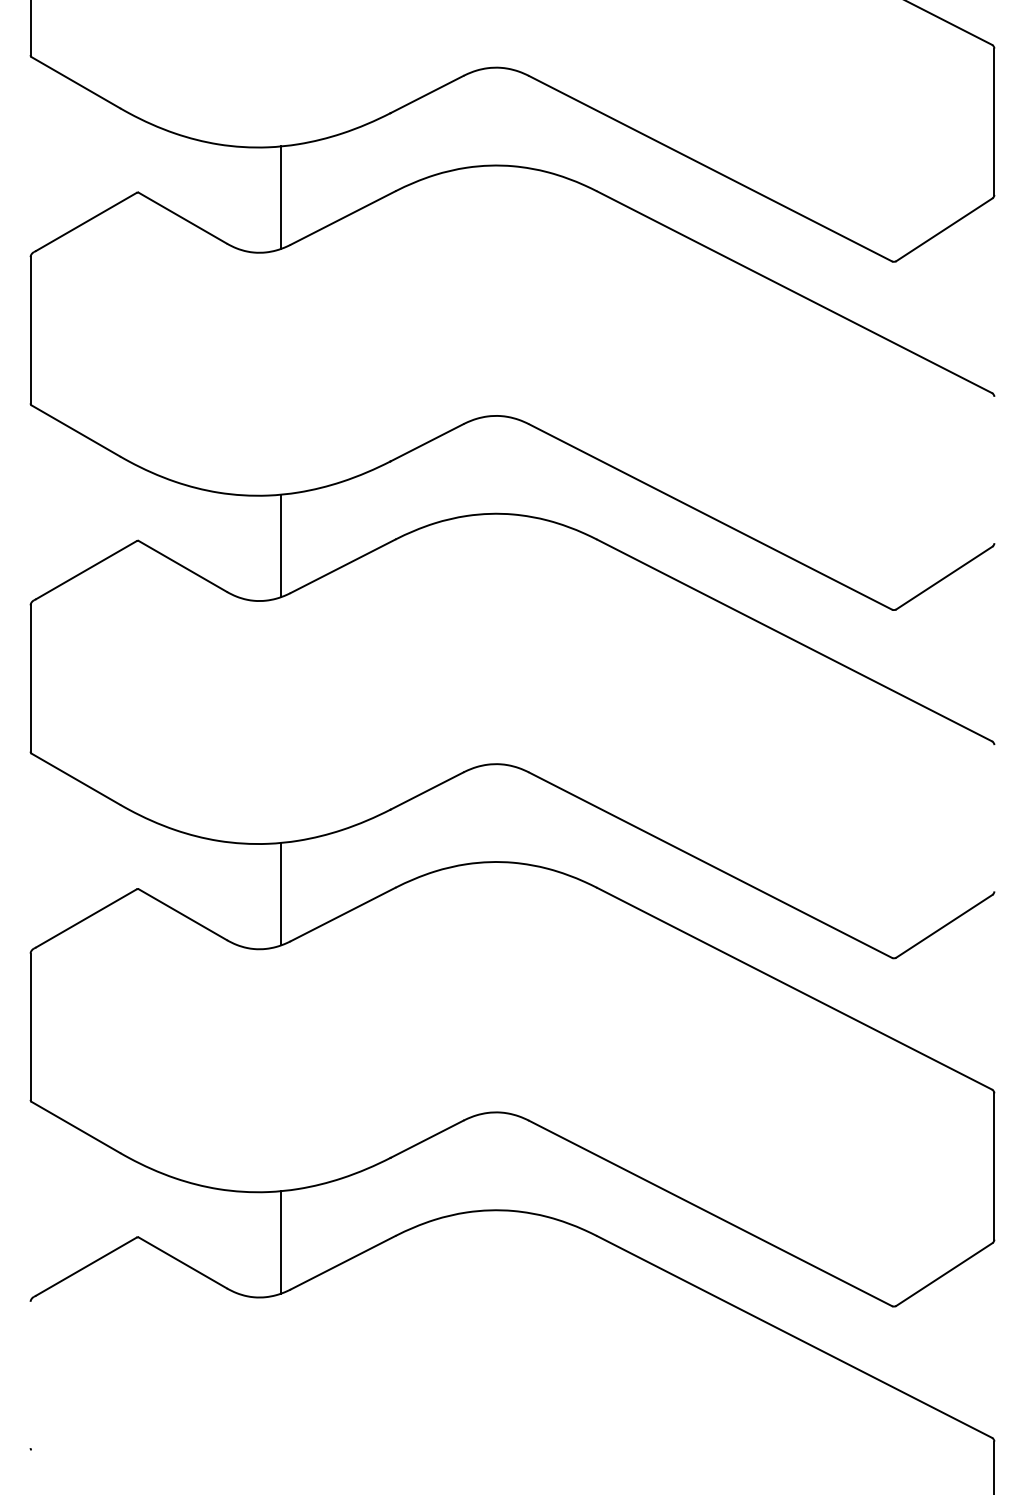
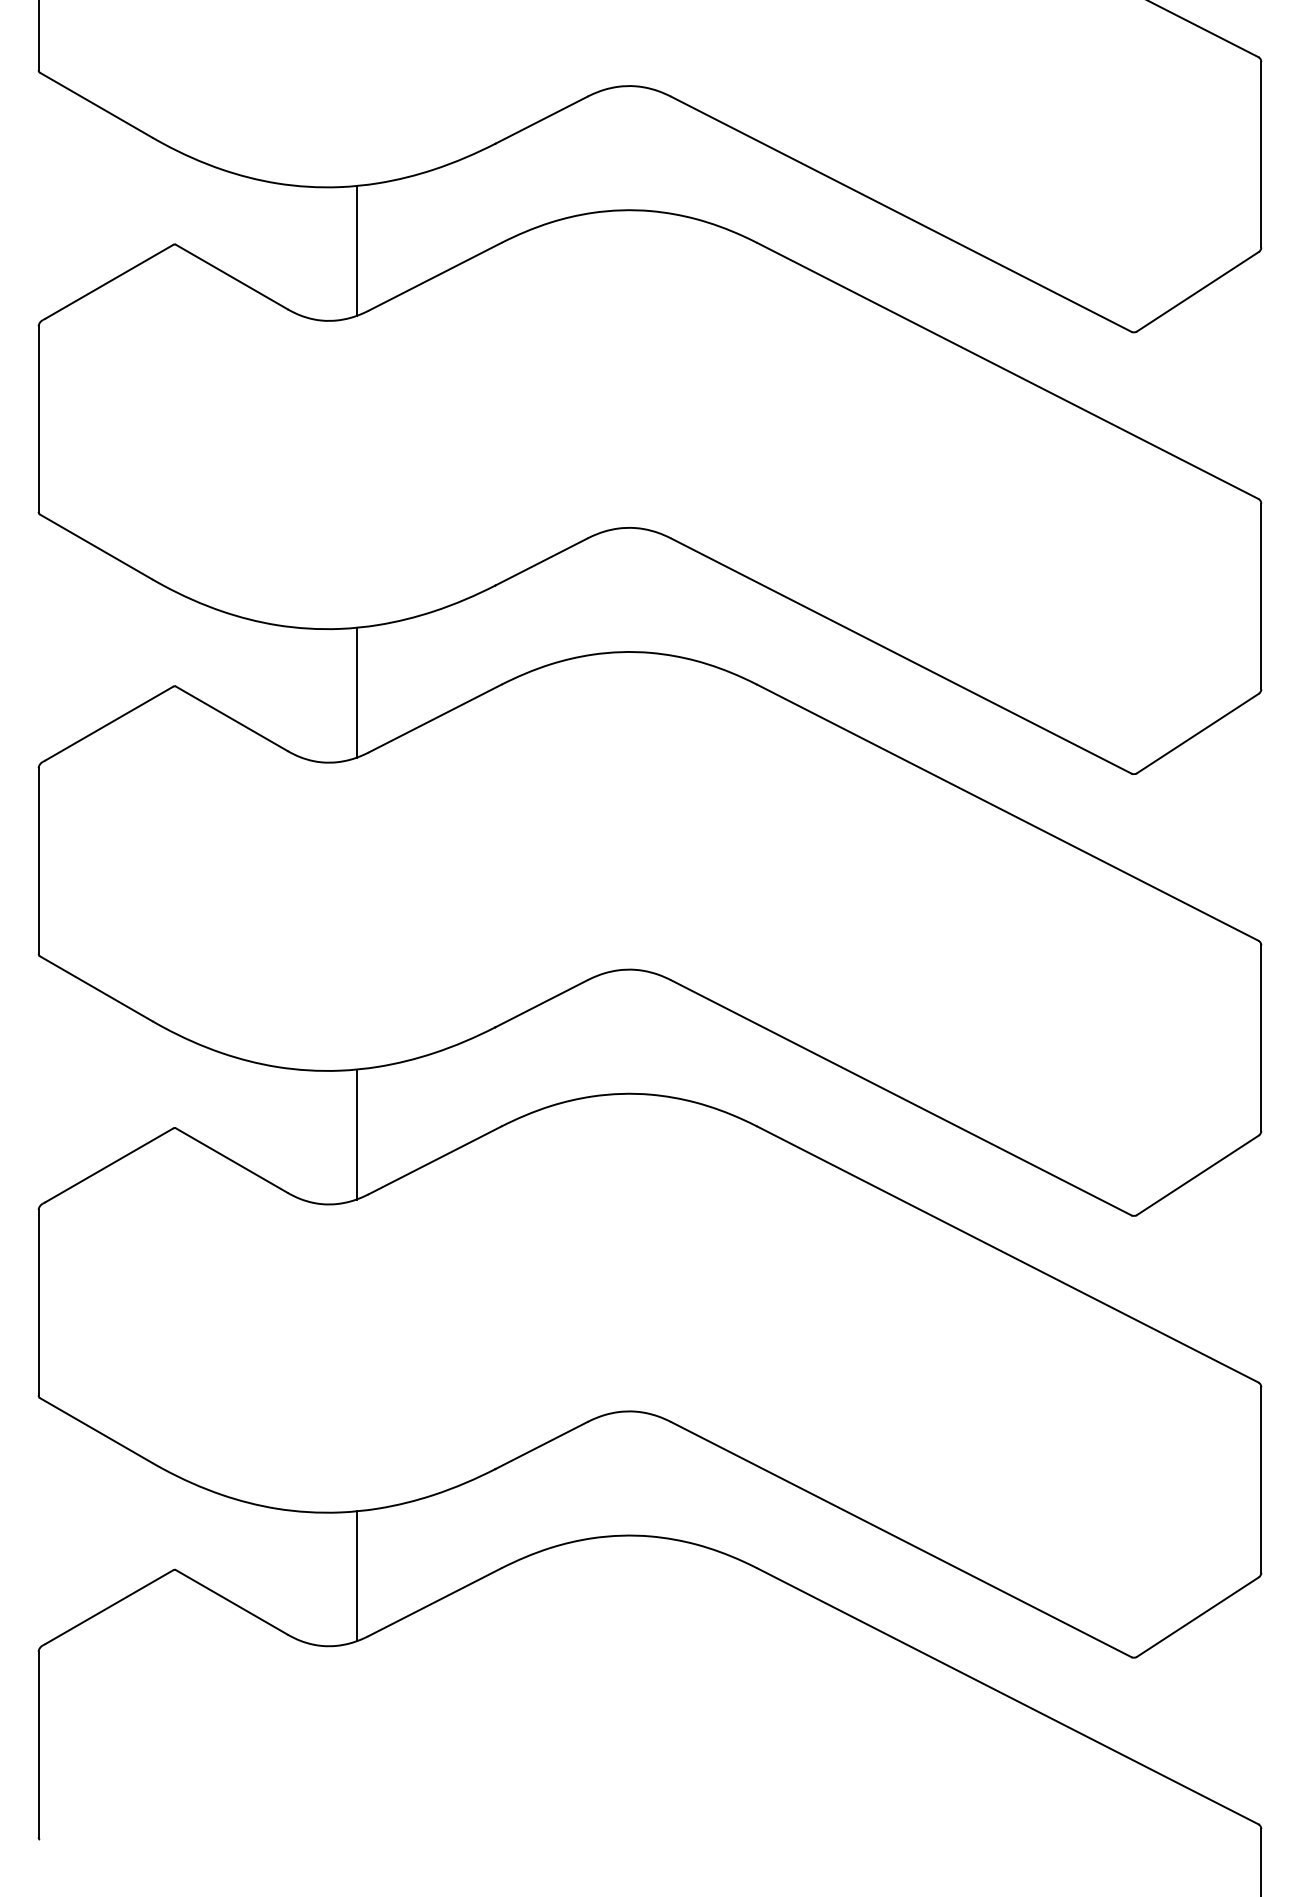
line: (994, 469) -> (1261, 595), added
line: (994, 818) -> (1261, 1038), added
line: (30, 1374) -> (38, 1743), added

